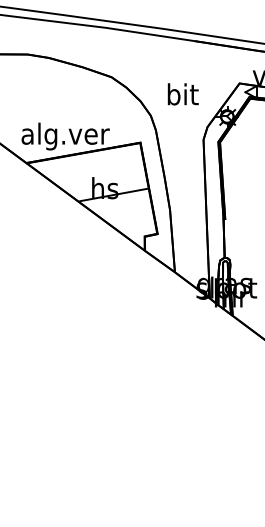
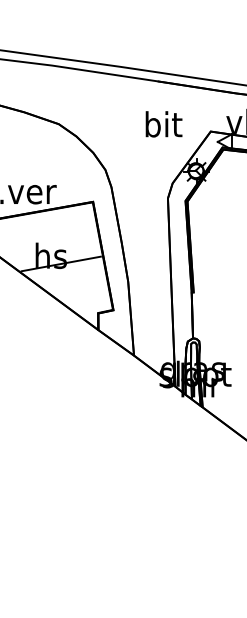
text: (182, 94) -> (163, 124), moved

